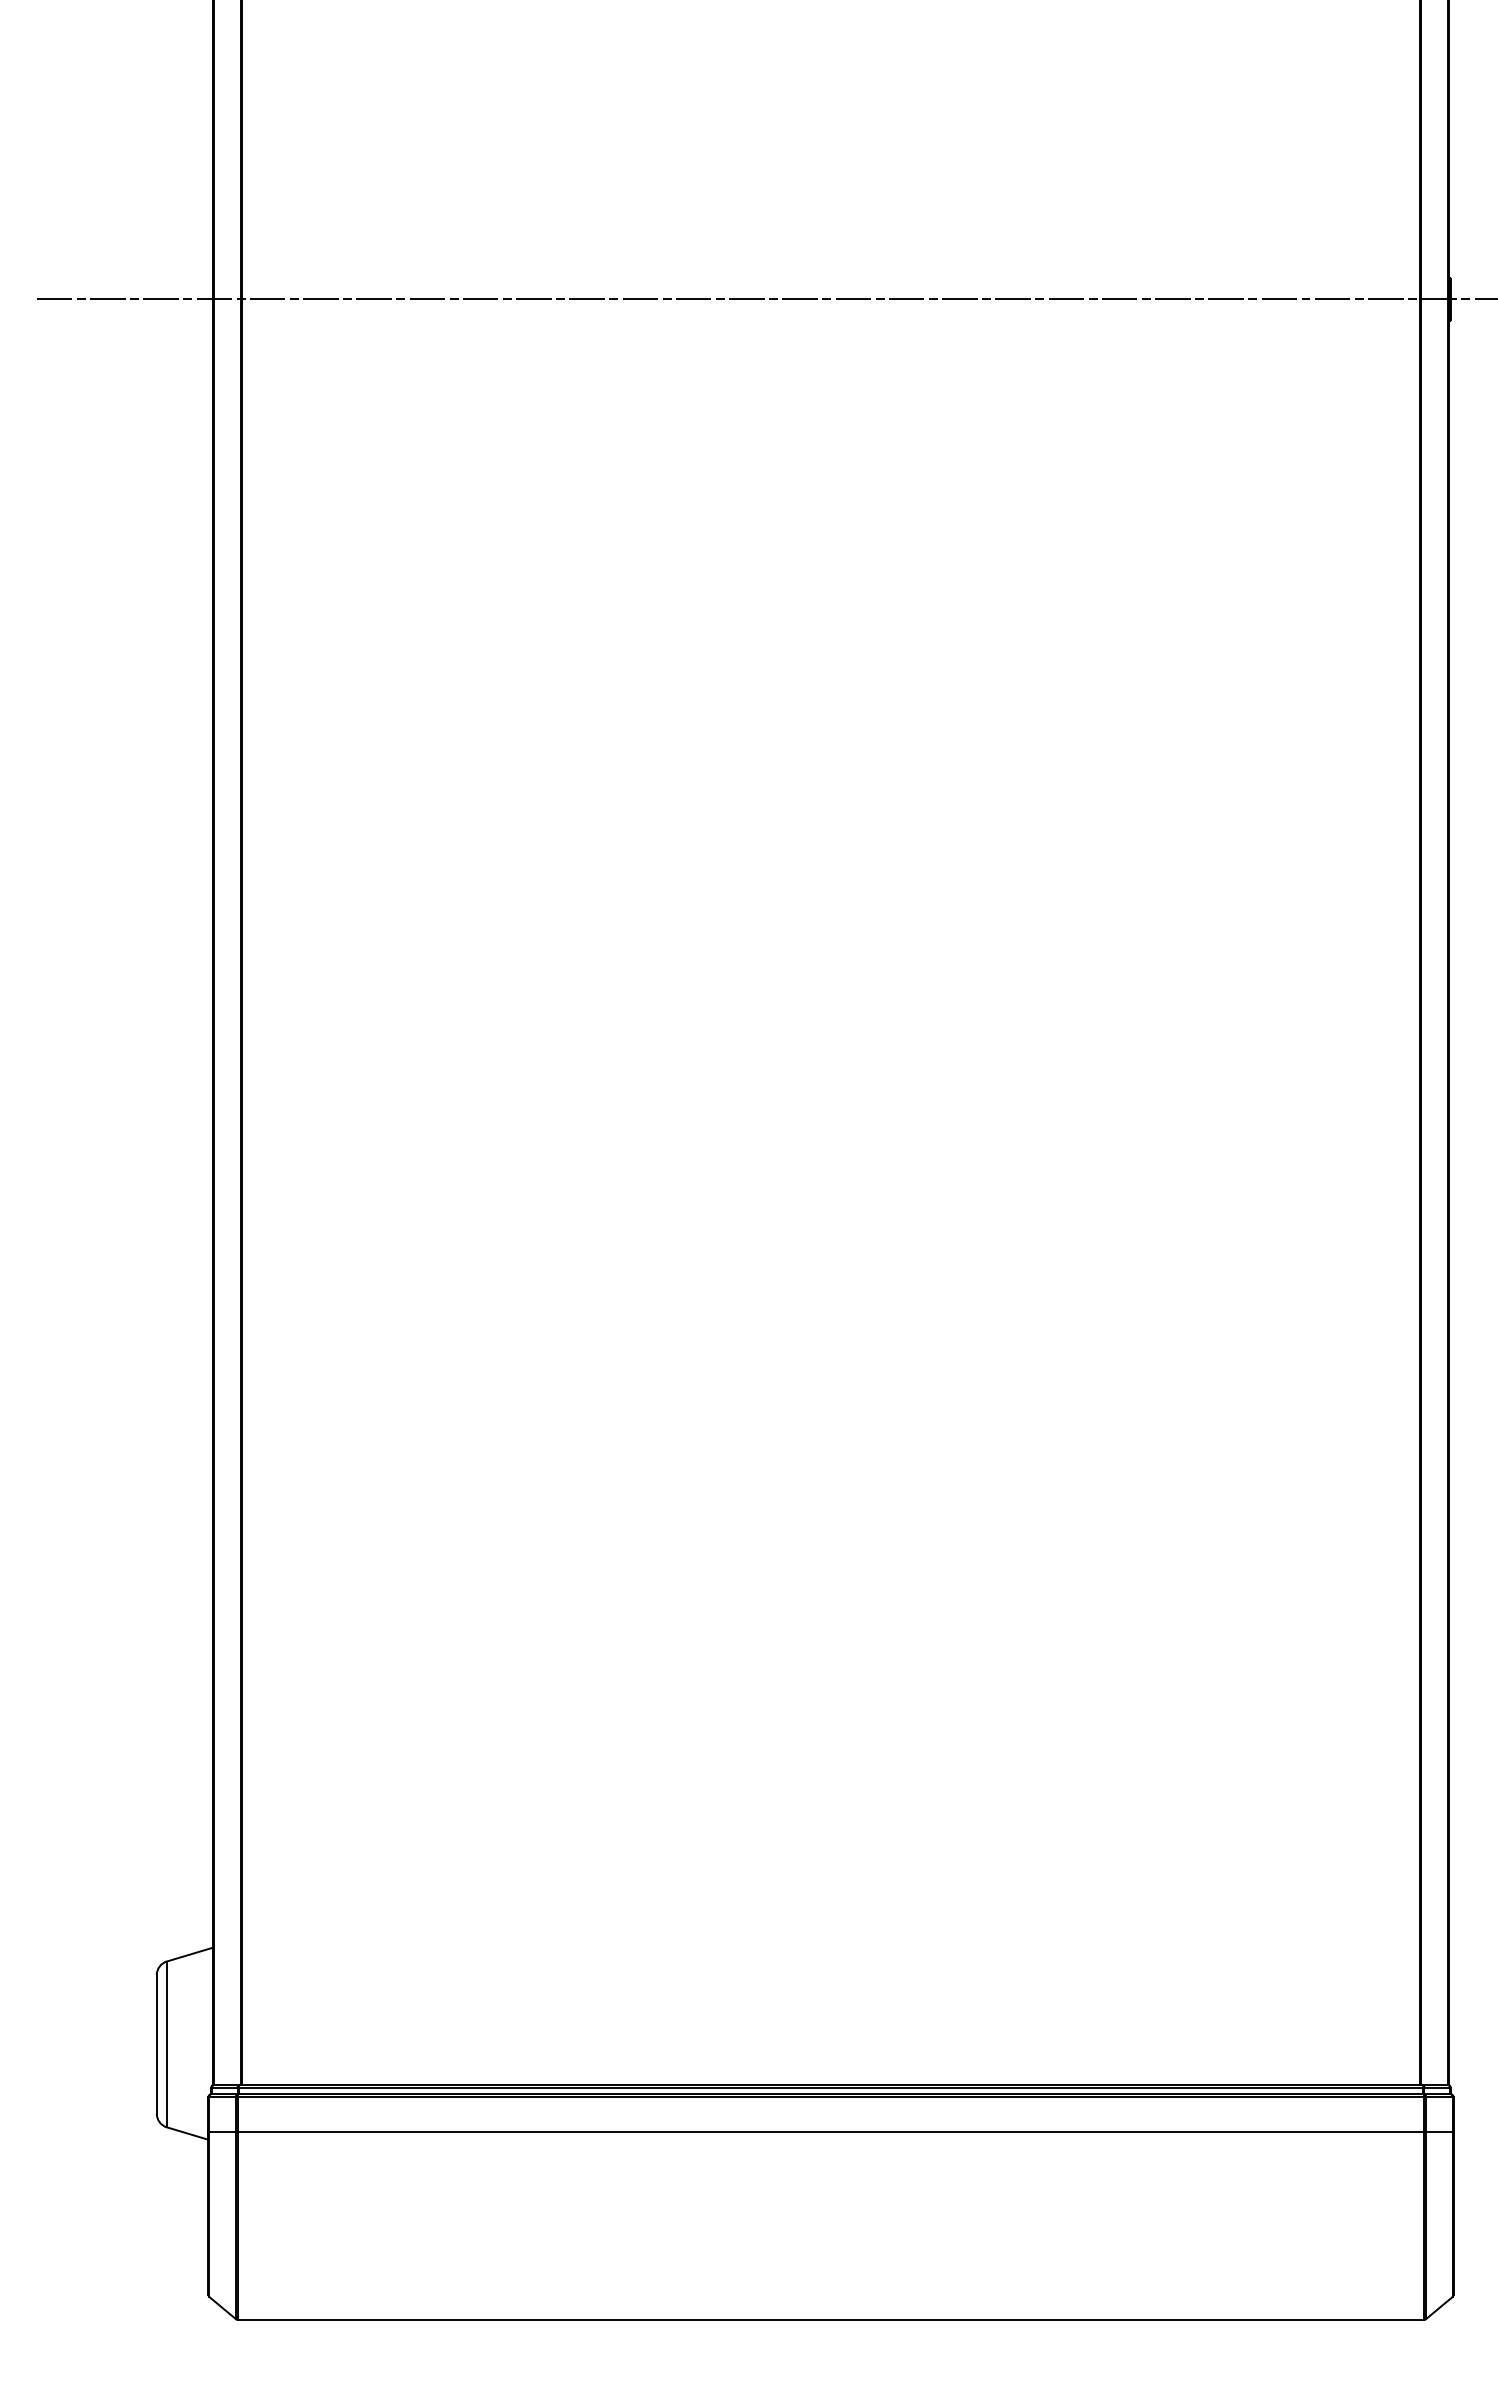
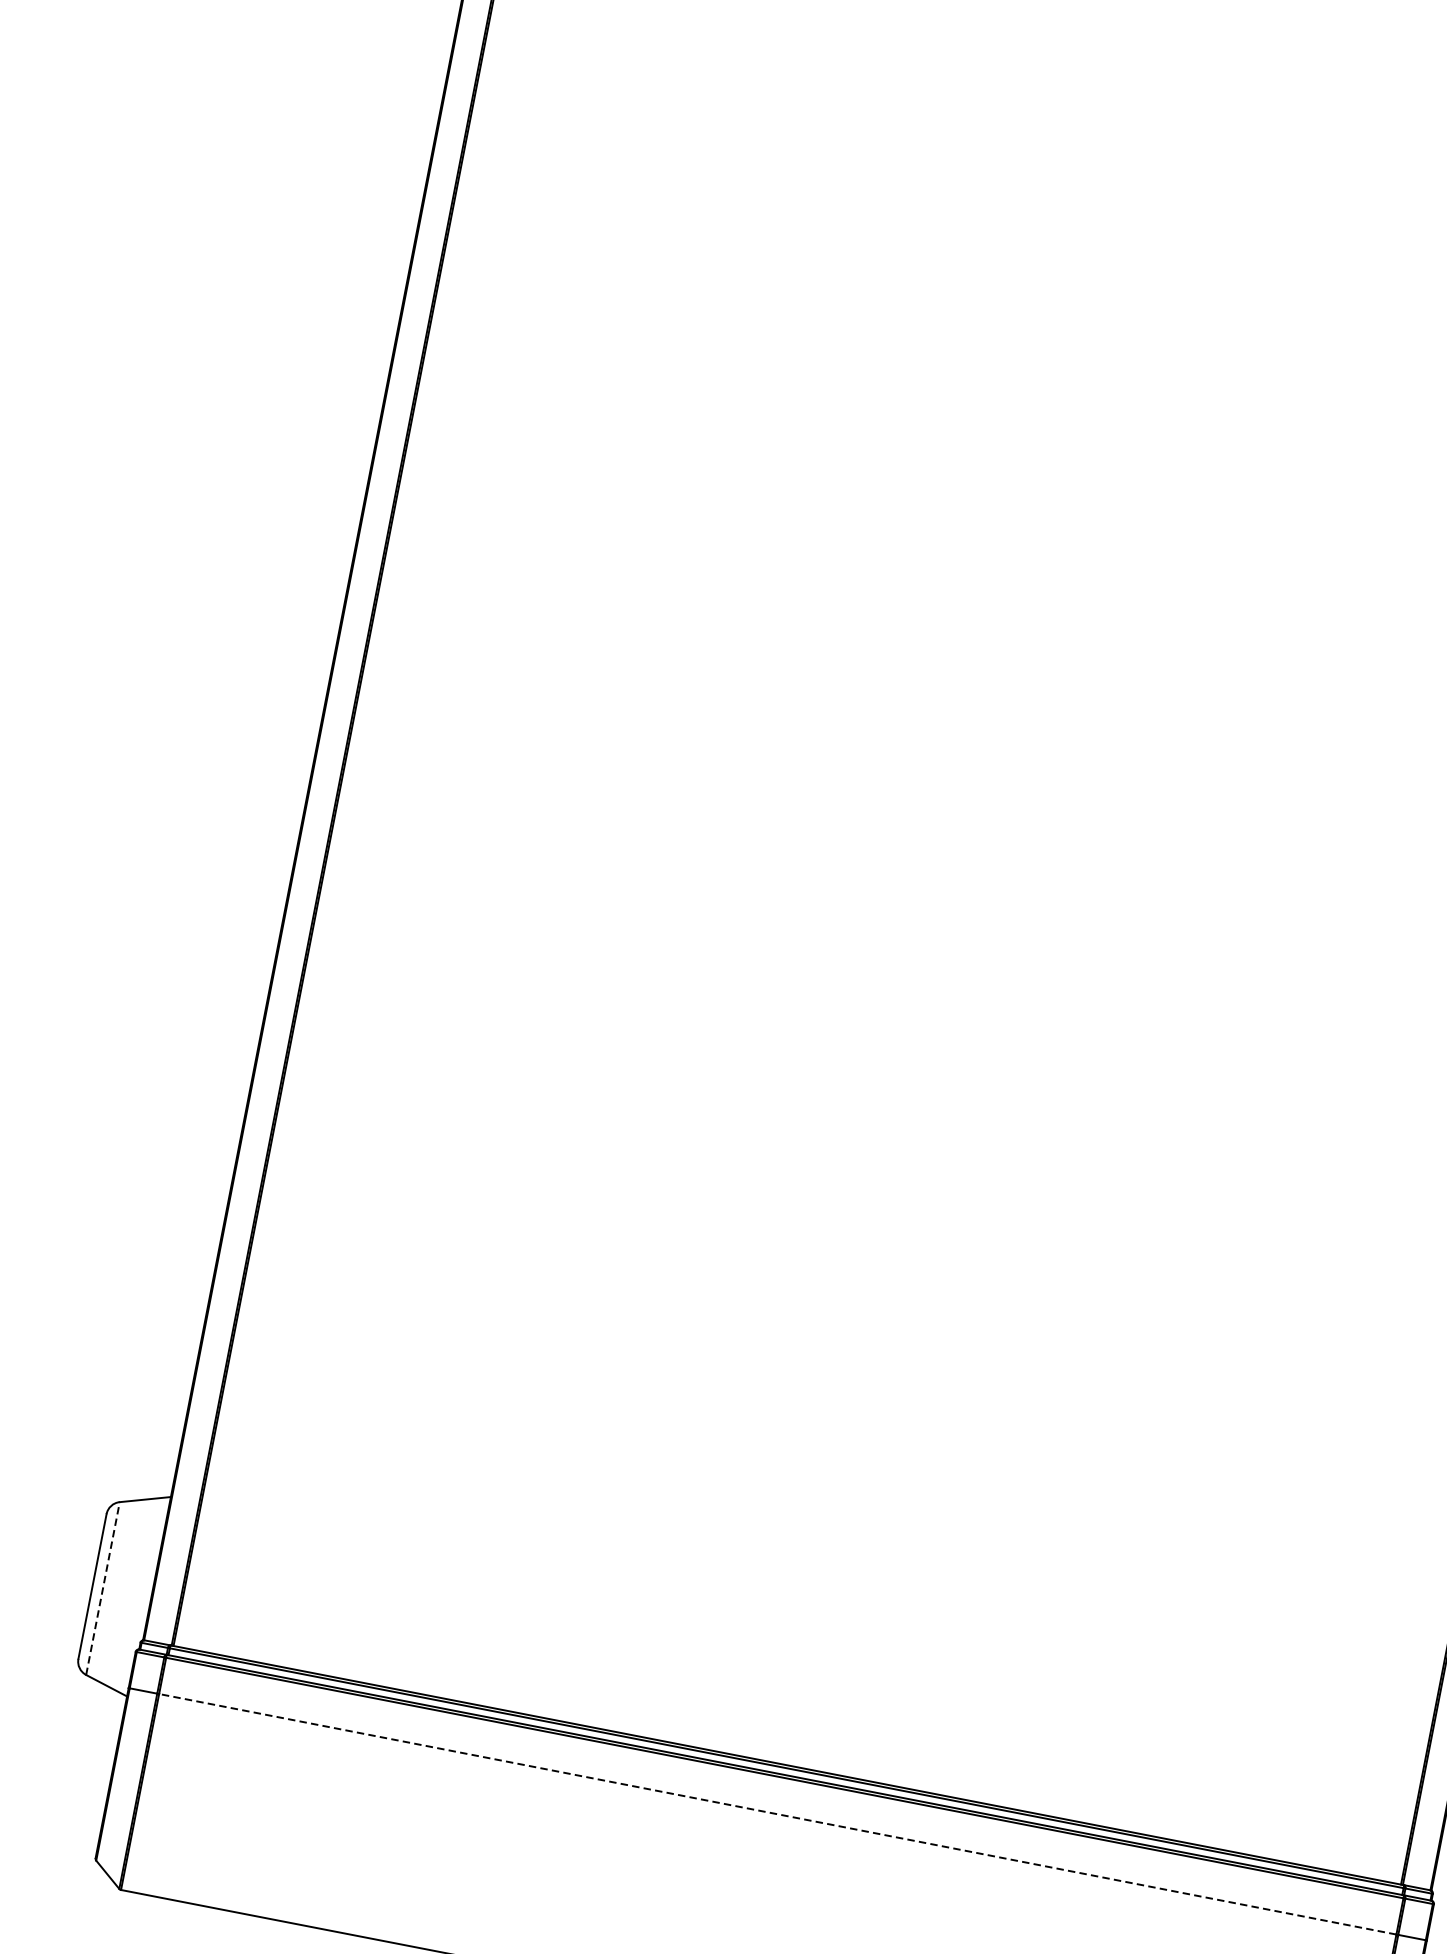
line: (166, 2044) -> (102, 1588), solid -> dashed
line: (830, 2131) -> (777, 1813), solid -> dashed

